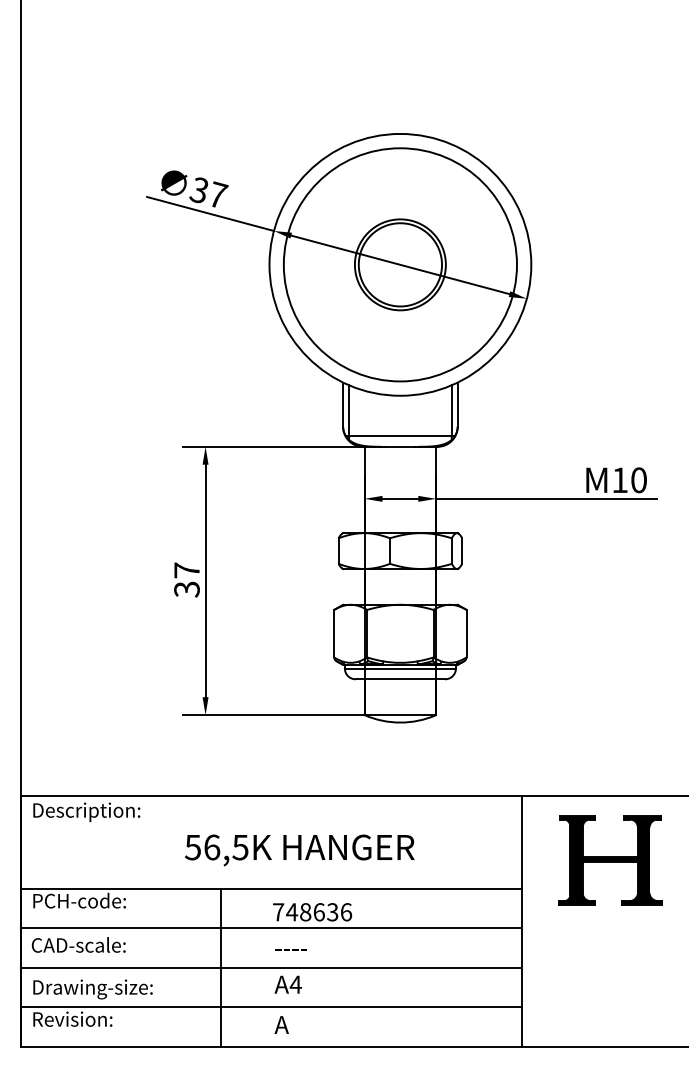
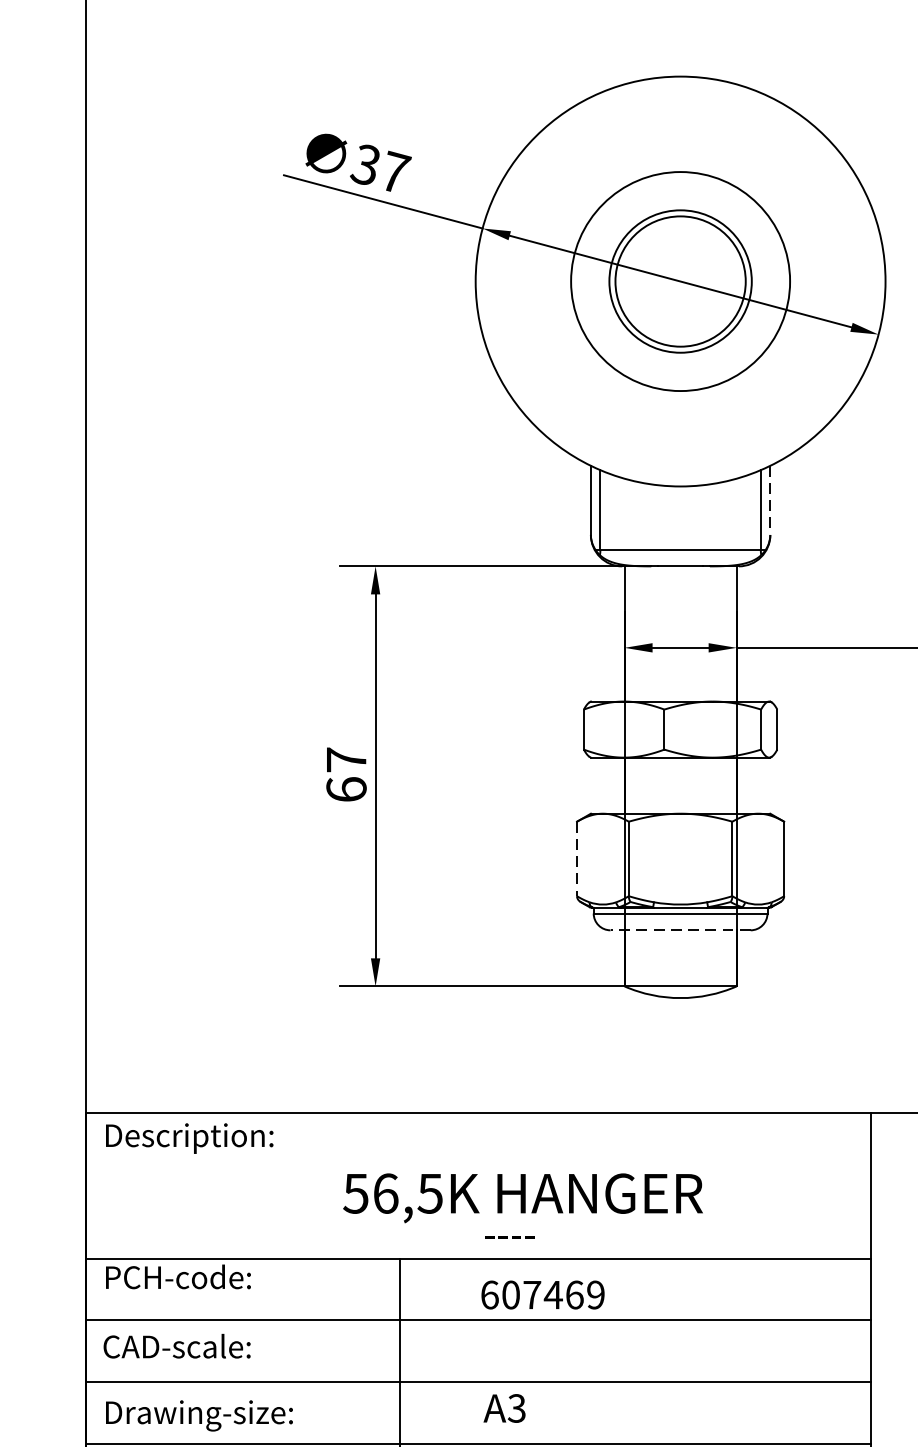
circle: (399, 264) -> (679, 280), size x0.6
line: (457, 405) -> (769, 501), solid -> dashed
text: (186, 589) -> (345, 789), 37 -> 67
line: (334, 633) -> (577, 858), solid -> dashed
line: (400, 679) -> (680, 930), solid -> dashed
text: (312, 912) -> (542, 1295), 748636 -> 607469
text: (290, 949) -> (508, 1235), moved
text: (295, 984) -> (516, 1408), A4 -> A3

